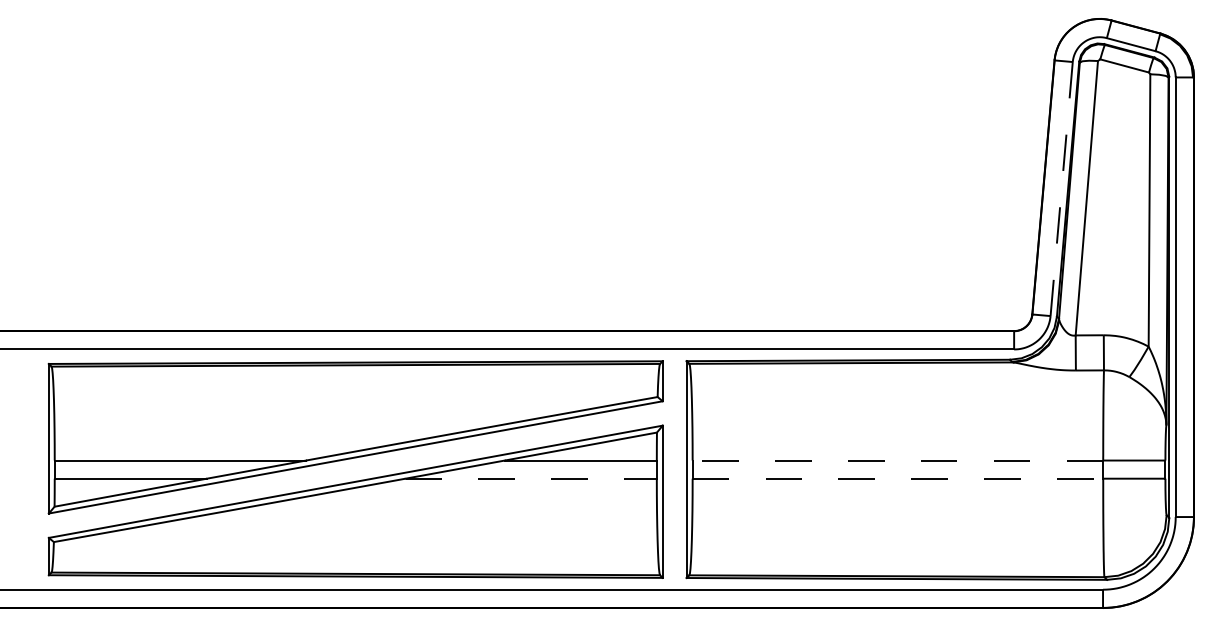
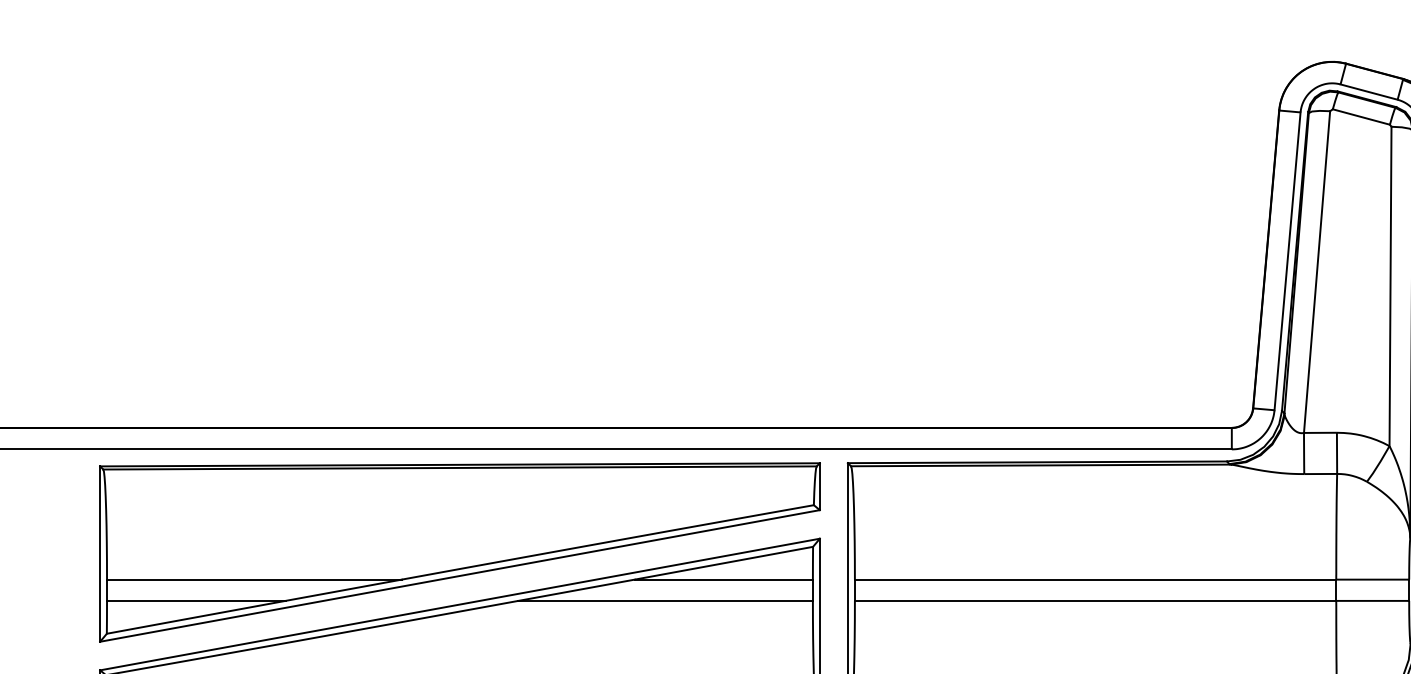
line: (1061, 189) -> (1287, 261), dashed -> solid
line: (897, 460) -> (1095, 579), dashed -> solid
line: (531, 478) -> (665, 600), dashed -> solid
line: (898, 478) -> (1096, 600), dashed -> solid

